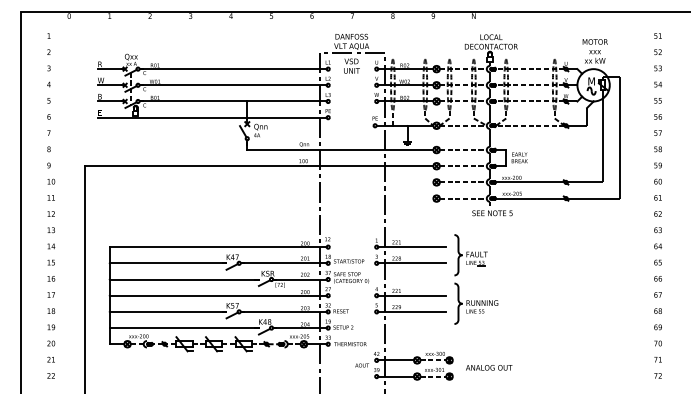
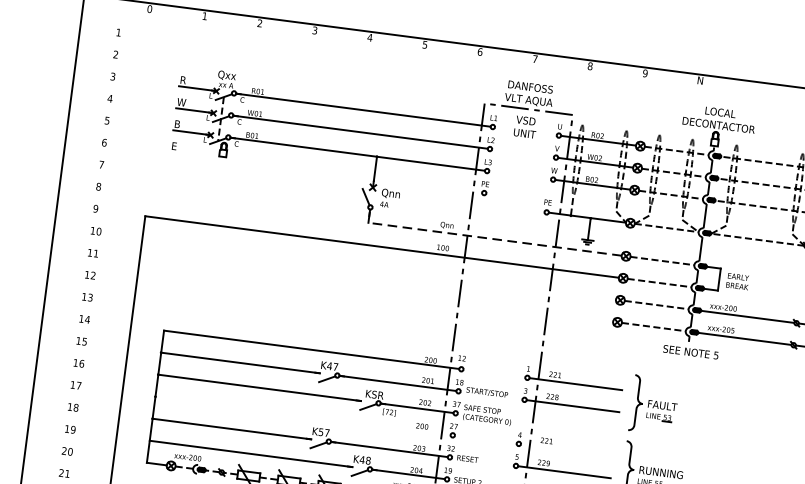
line: (211, 117) -> (325, 172), removed
line: (339, 150) -> (493, 239), solid -> dashed
line: (217, 295) -> (302, 415), removed
line: (412, 295) -> (567, 449), removed

